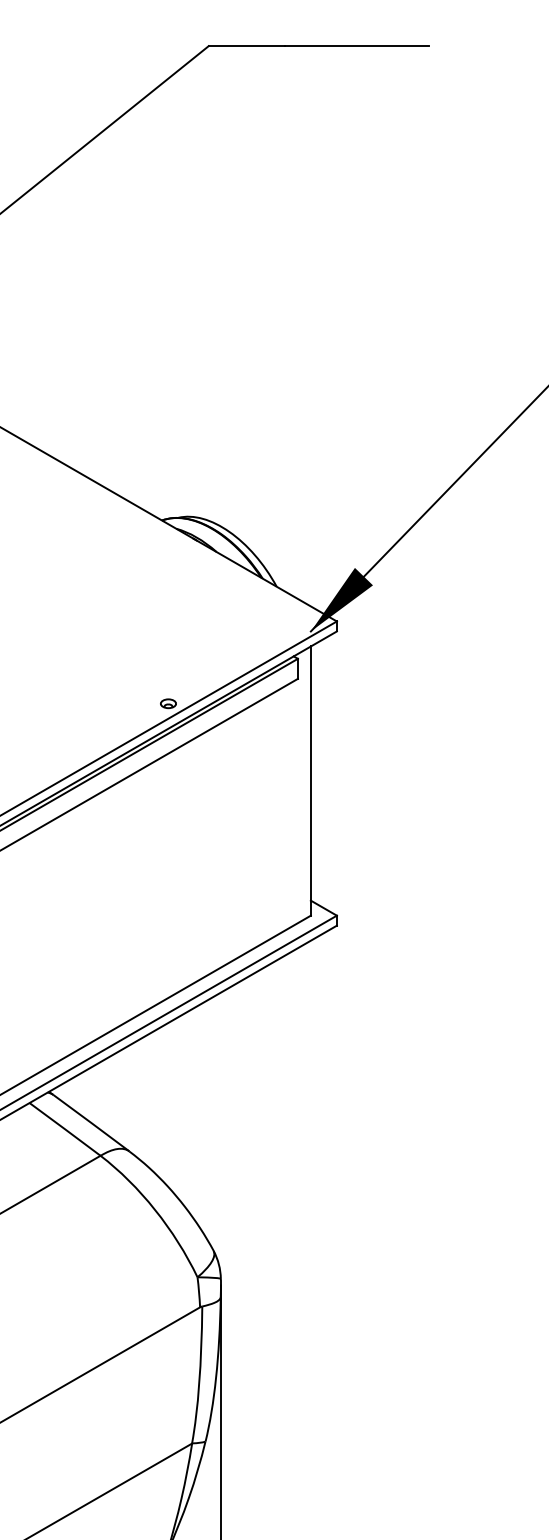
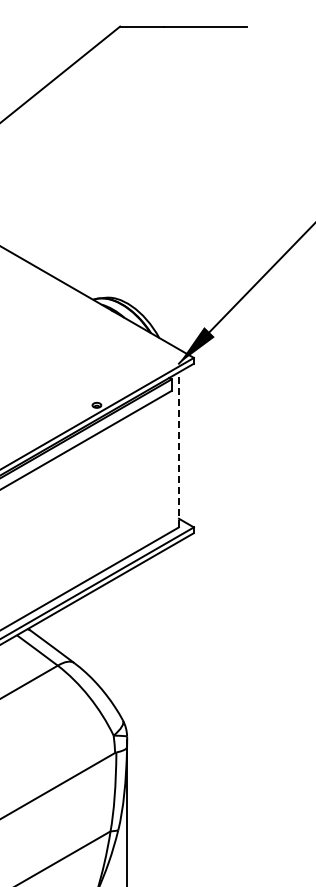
line: (310, 780) -> (178, 449), solid -> dashed

